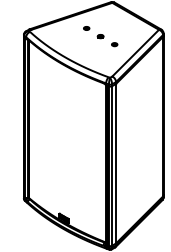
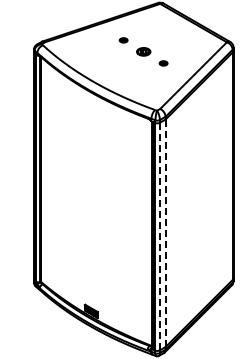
part: (100, 36) -> (143, 51), size x1.6
line: (115, 163) -> (165, 233), solid -> dashed
line: (111, 165) -> (159, 236), solid -> dashed

